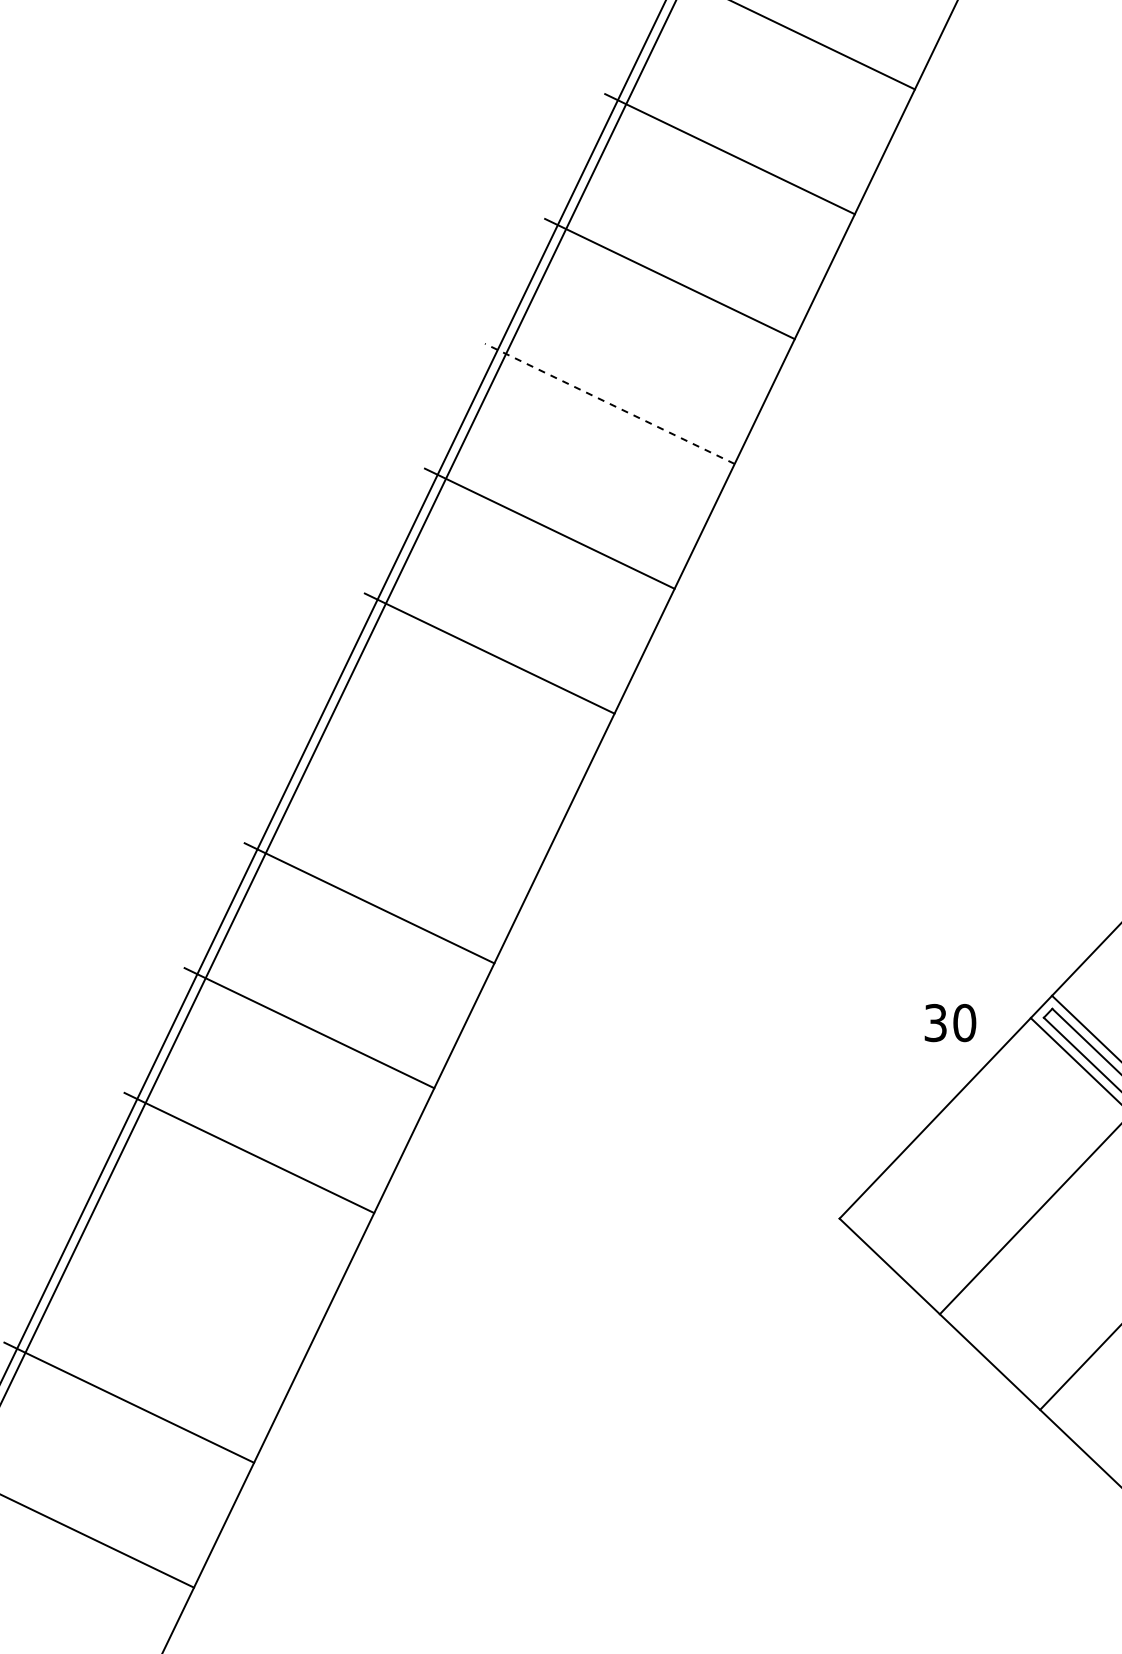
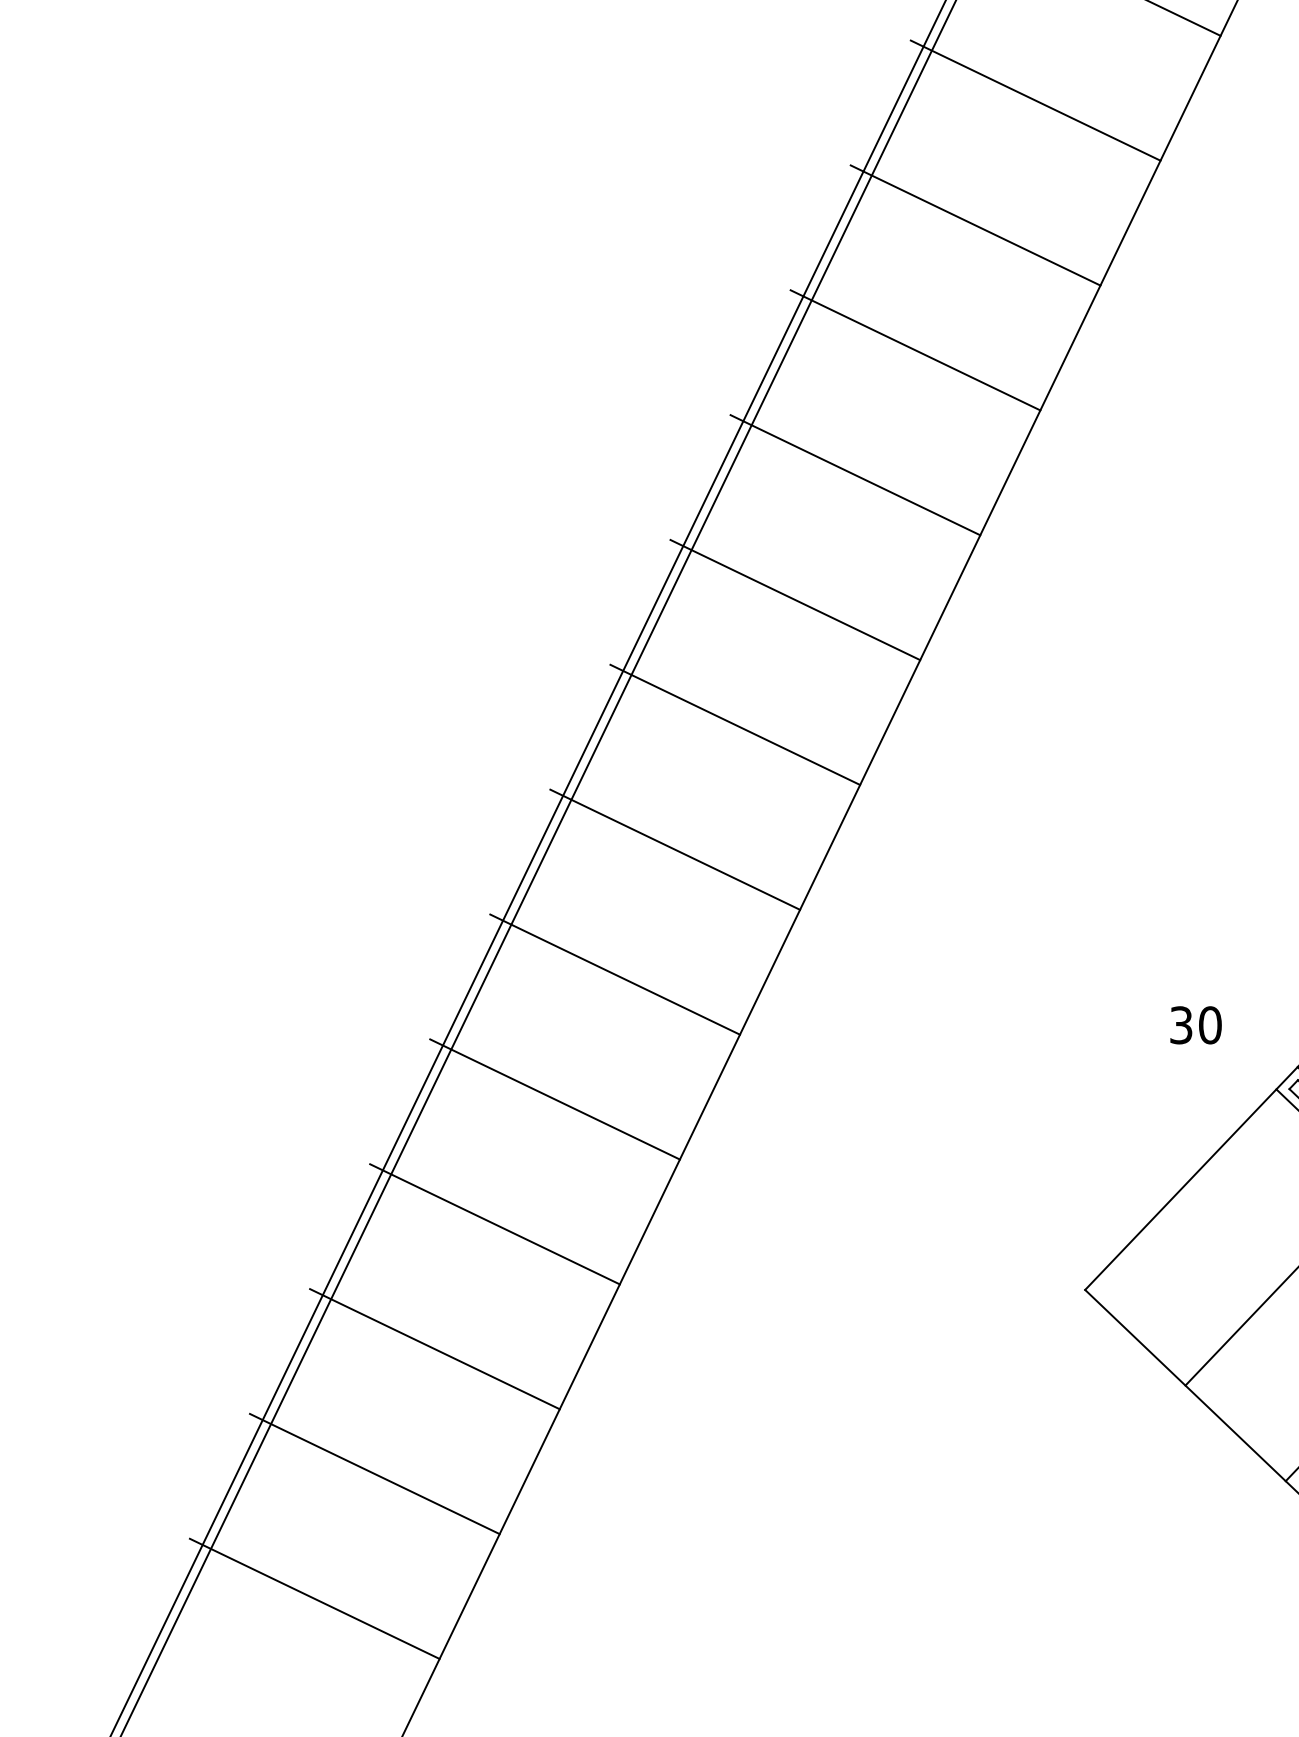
line: (609, 404) -> (855, 475), dashed -> solid
line: (429, 778) -> (675, 849), added
text: (949, 1023) -> (1195, 1025), moved
line: (188, 1278) -> (434, 1349), added

